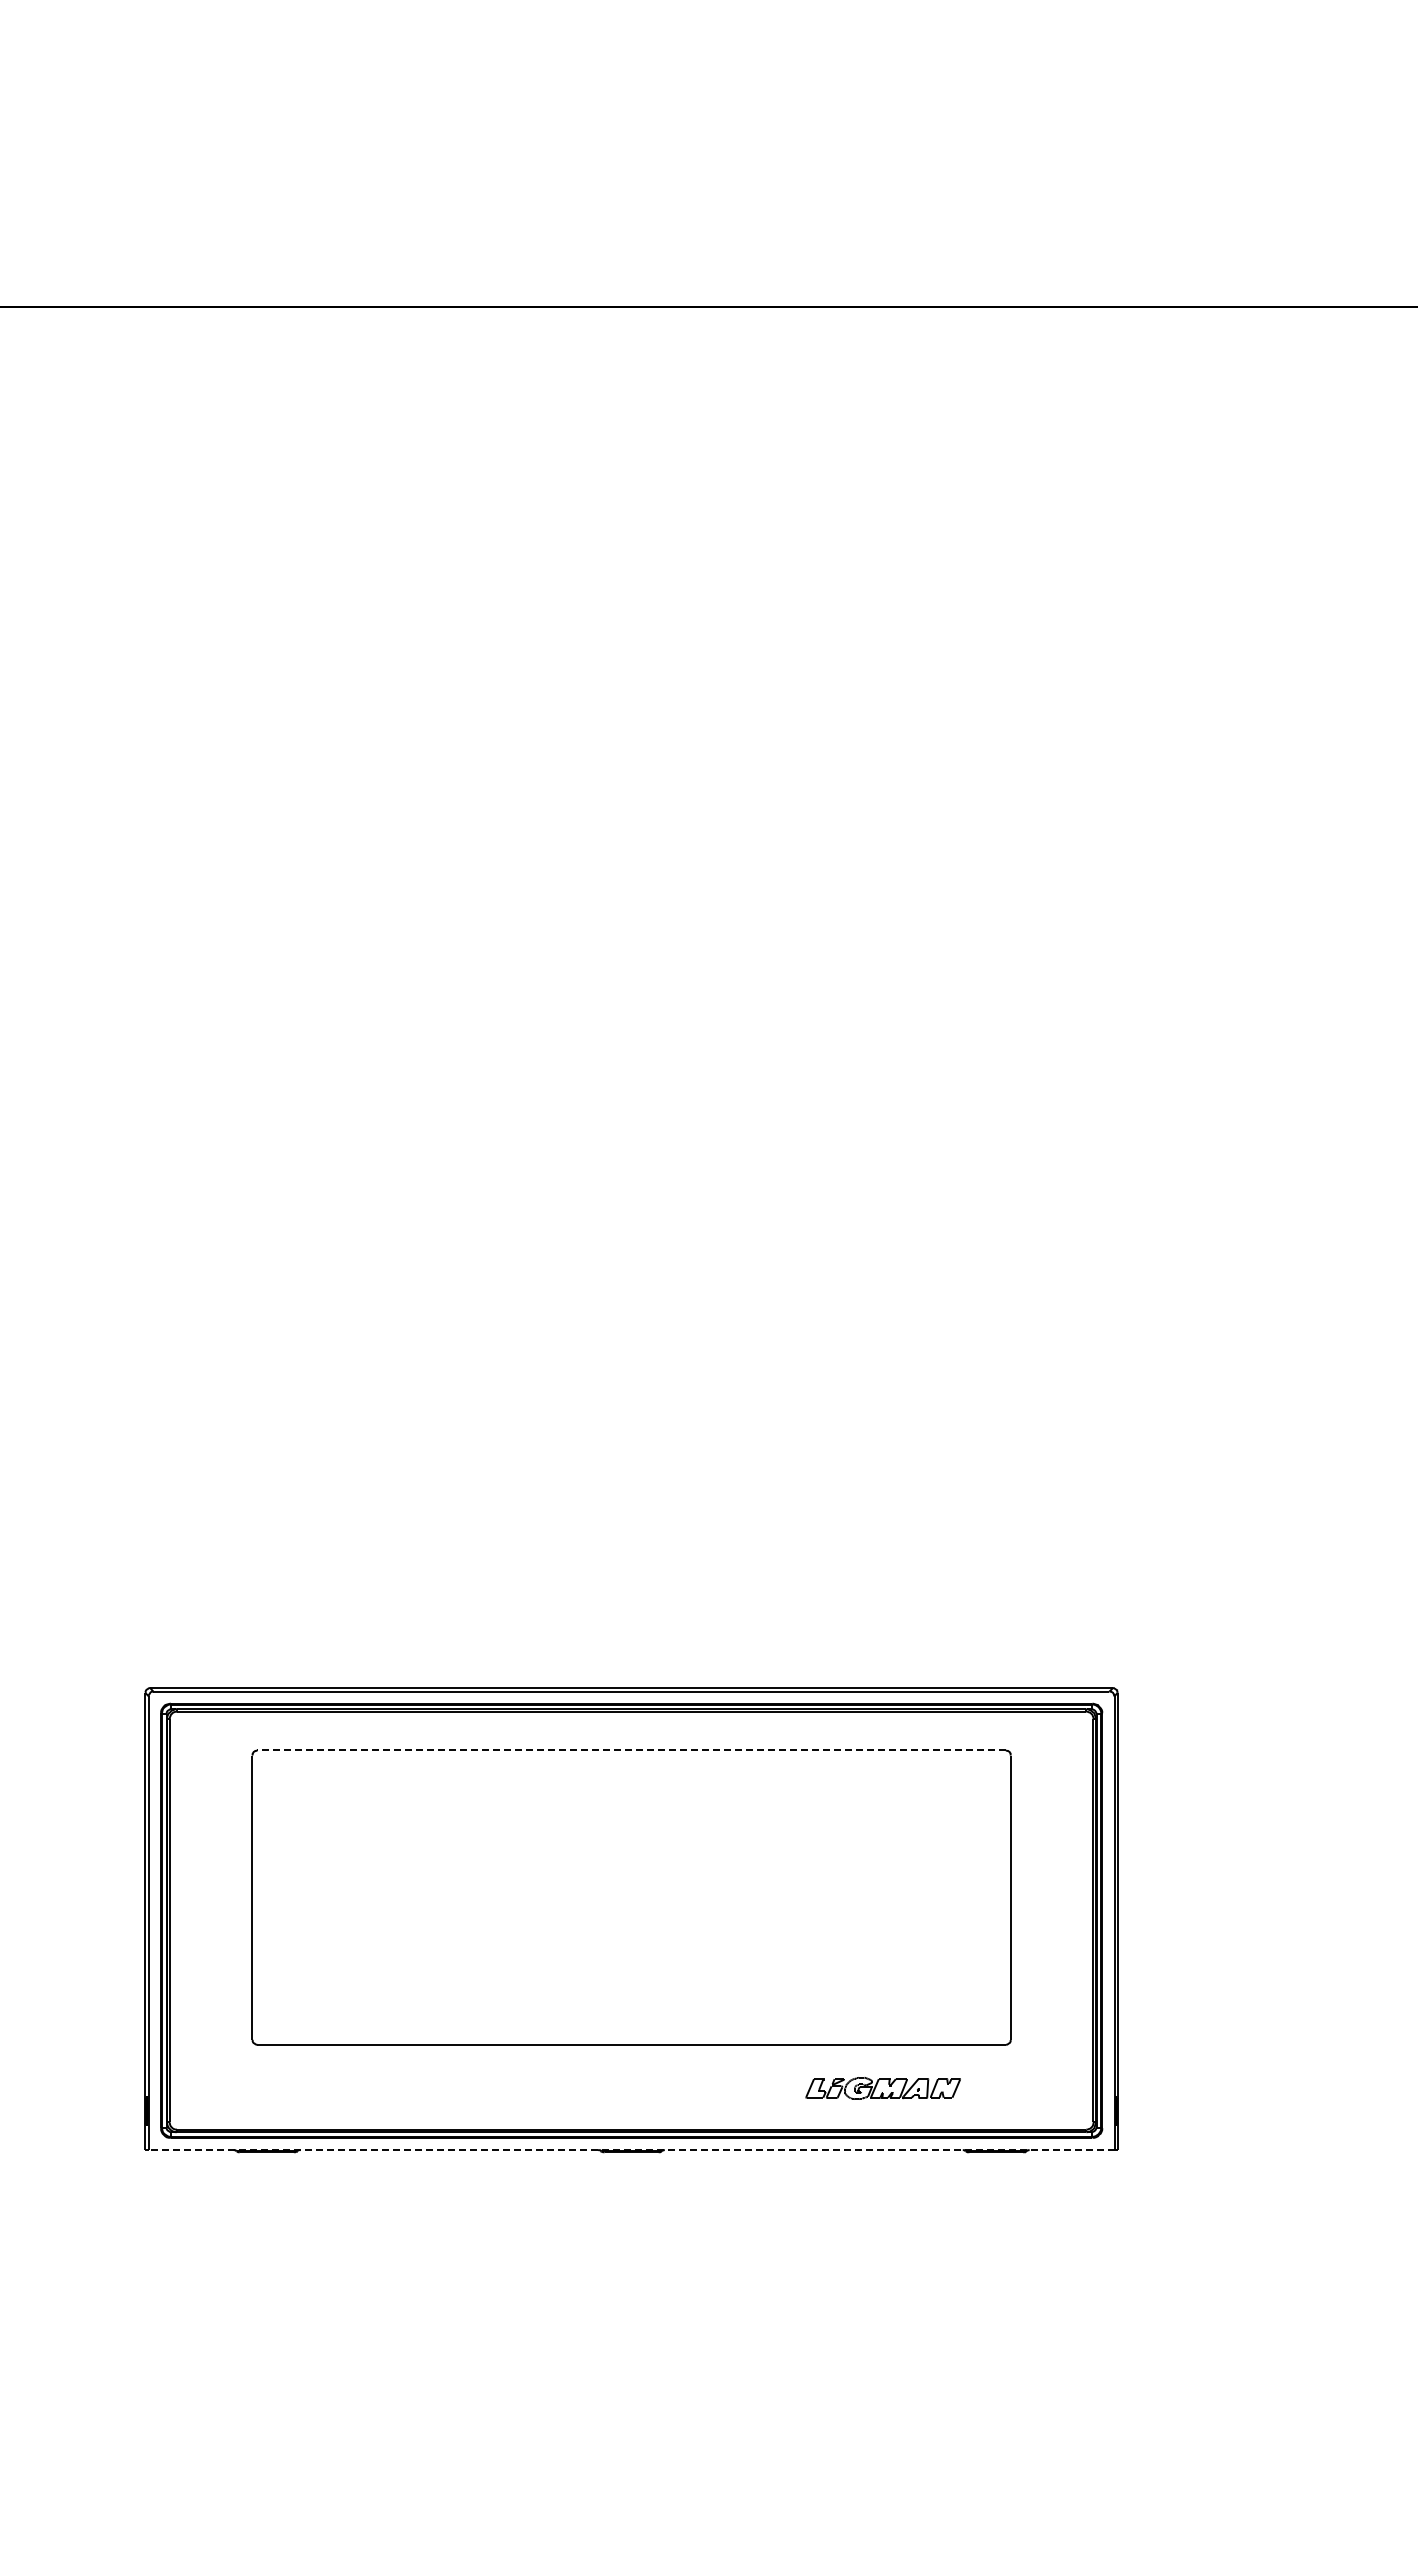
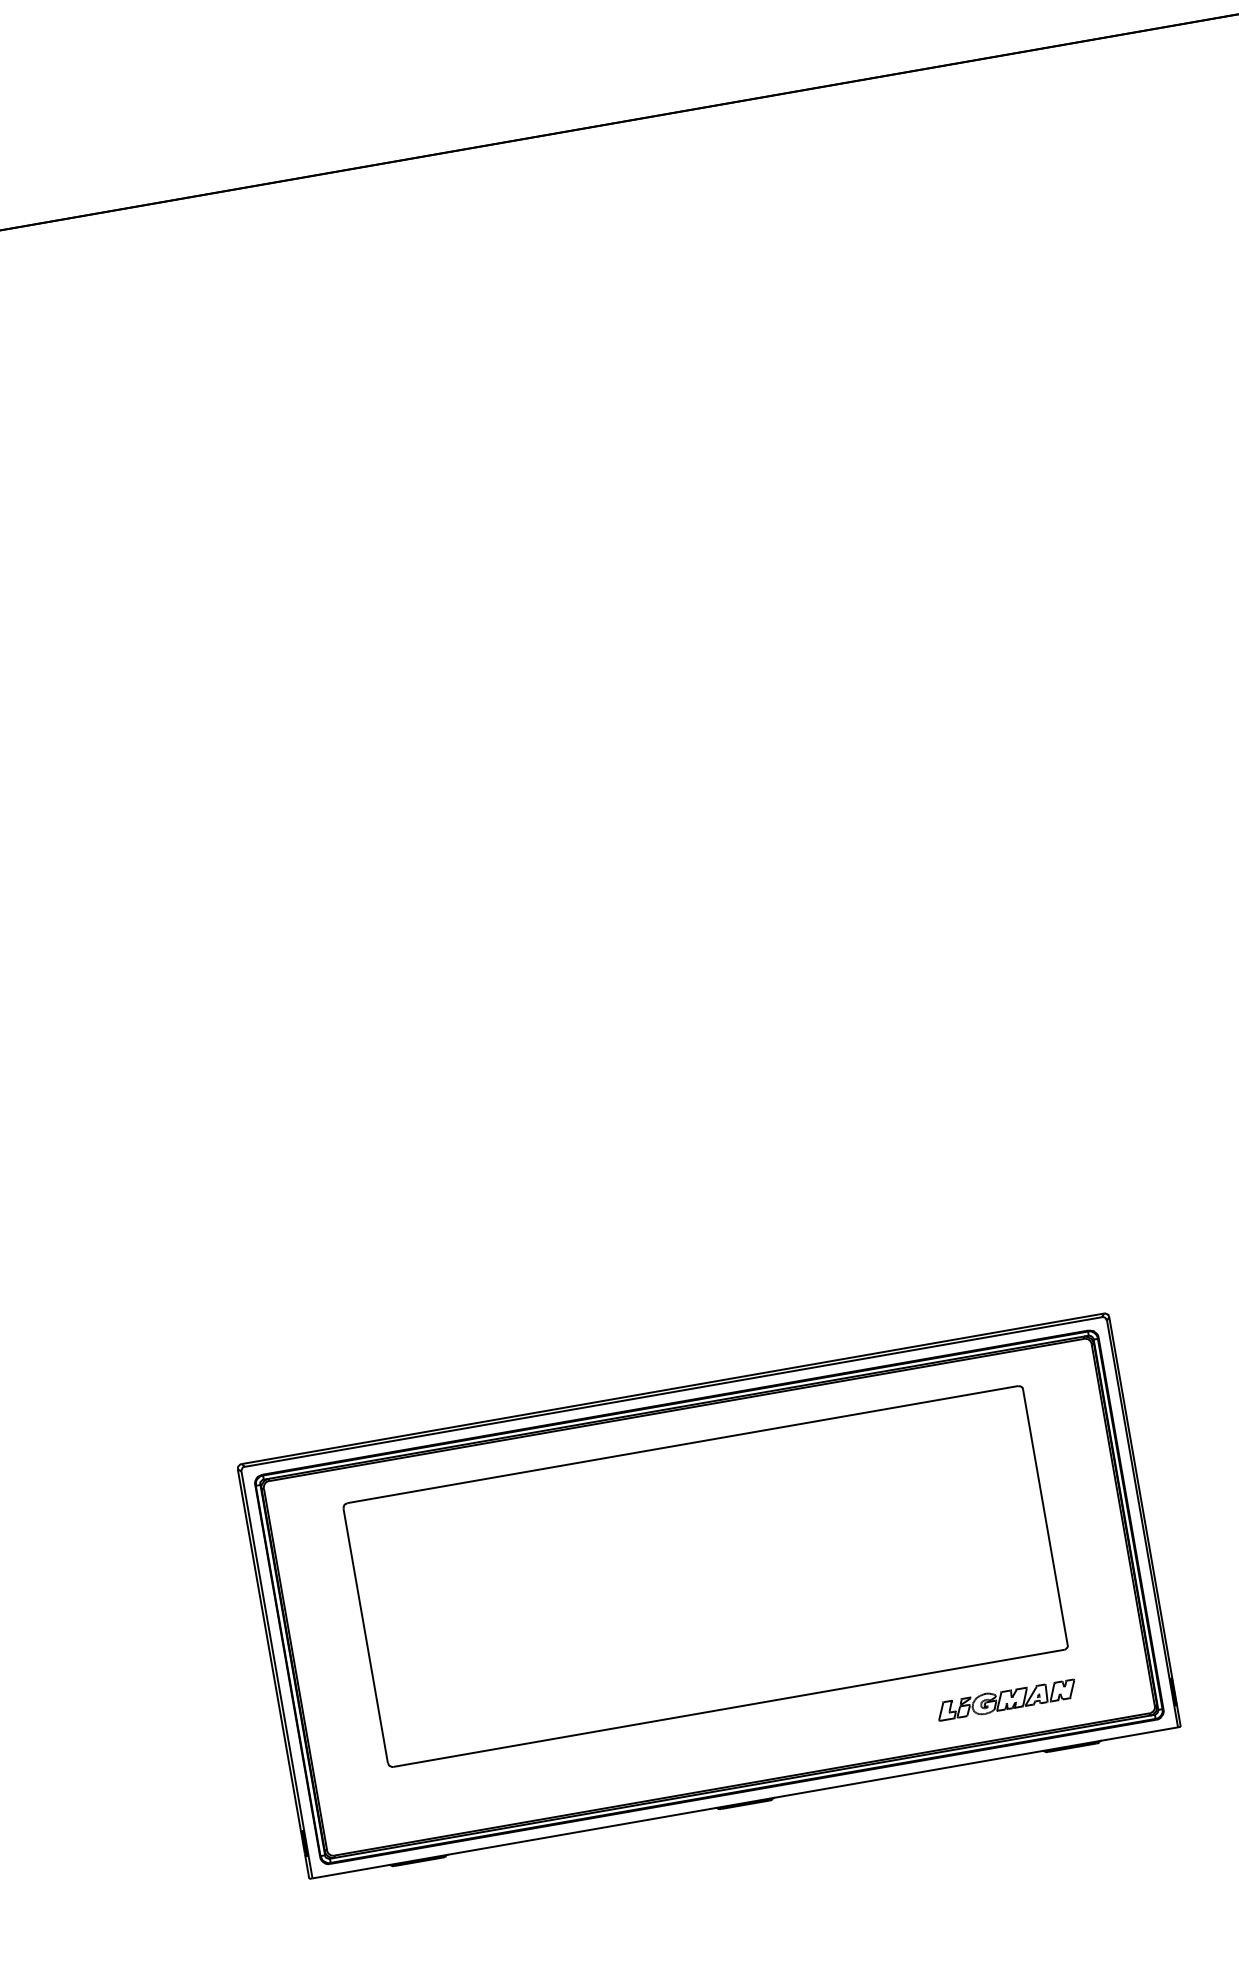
line: (631, 1750) -> (682, 1444), dashed -> solid
part: (882, 2088) -> (1006, 1700), moved
line: (631, 2150) -> (745, 1803), dashed -> solid

